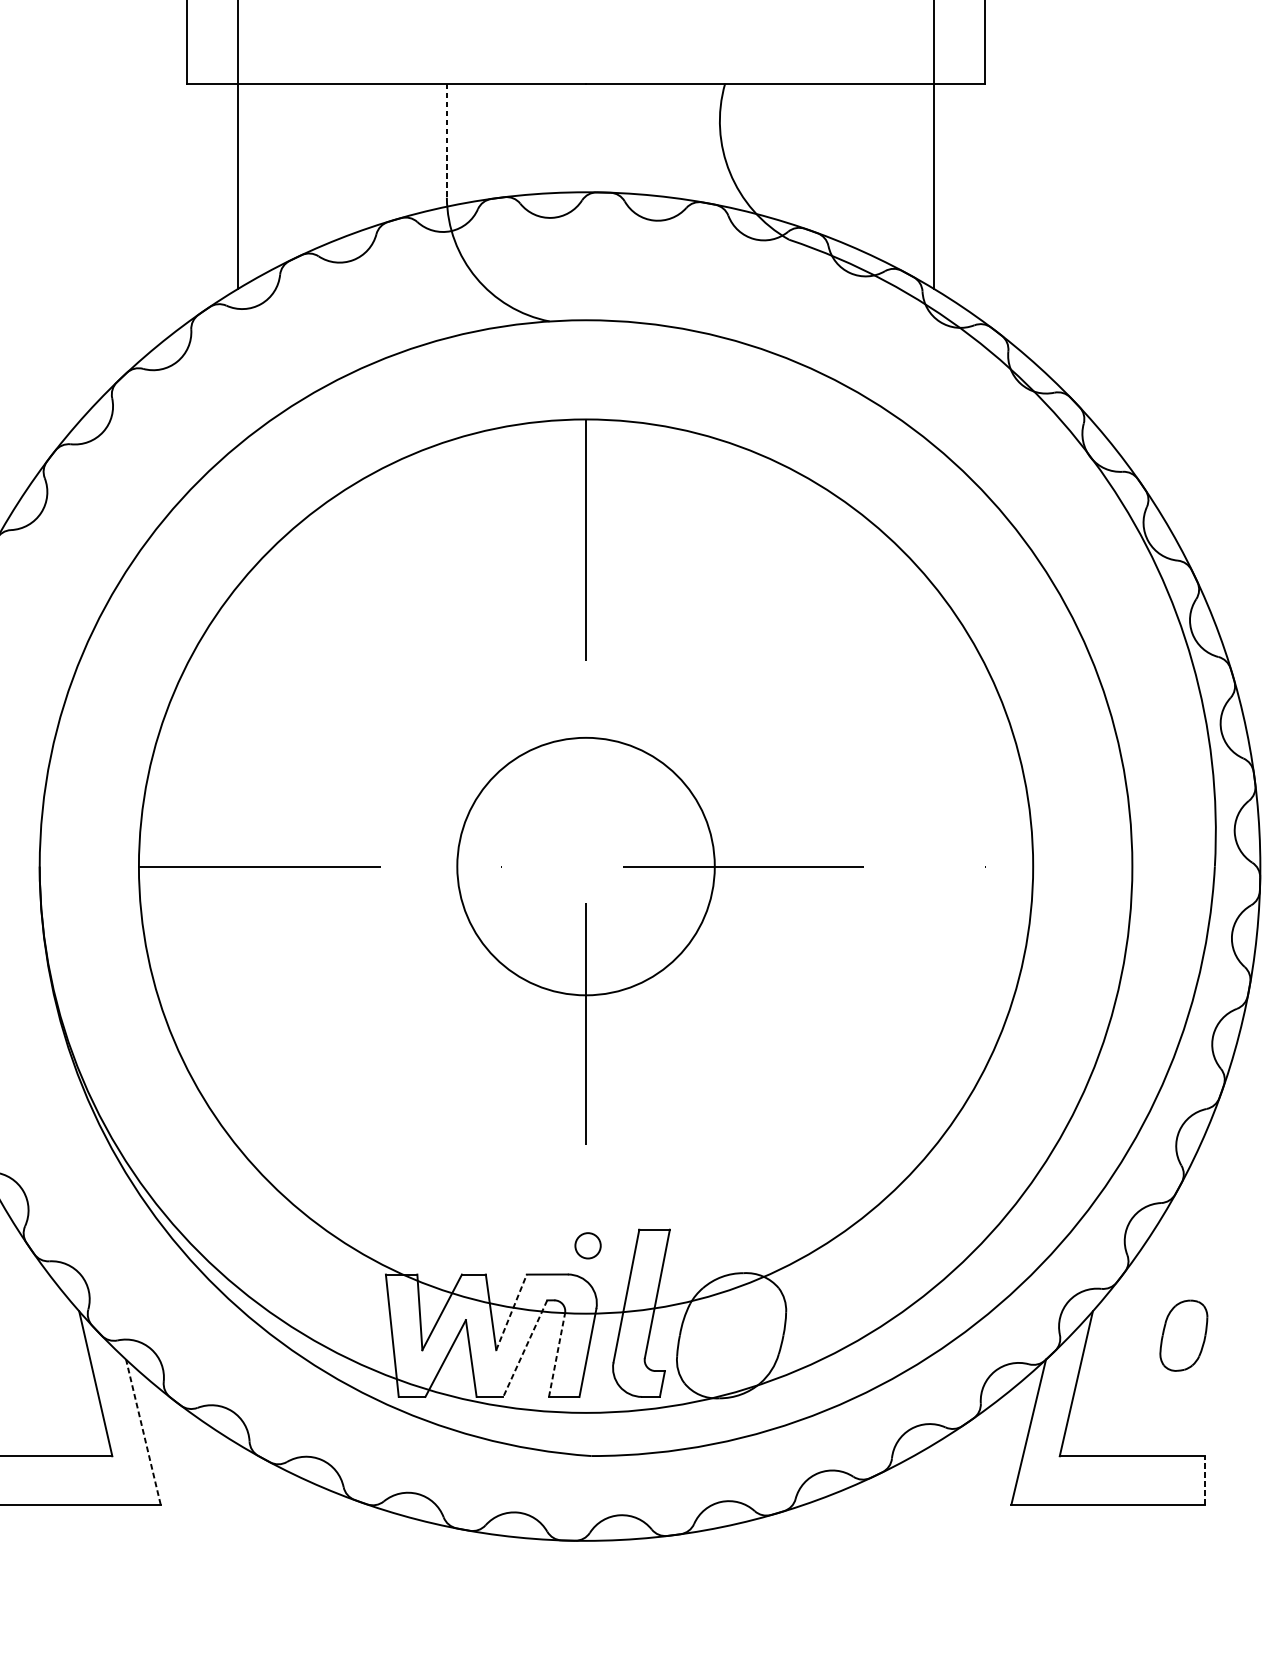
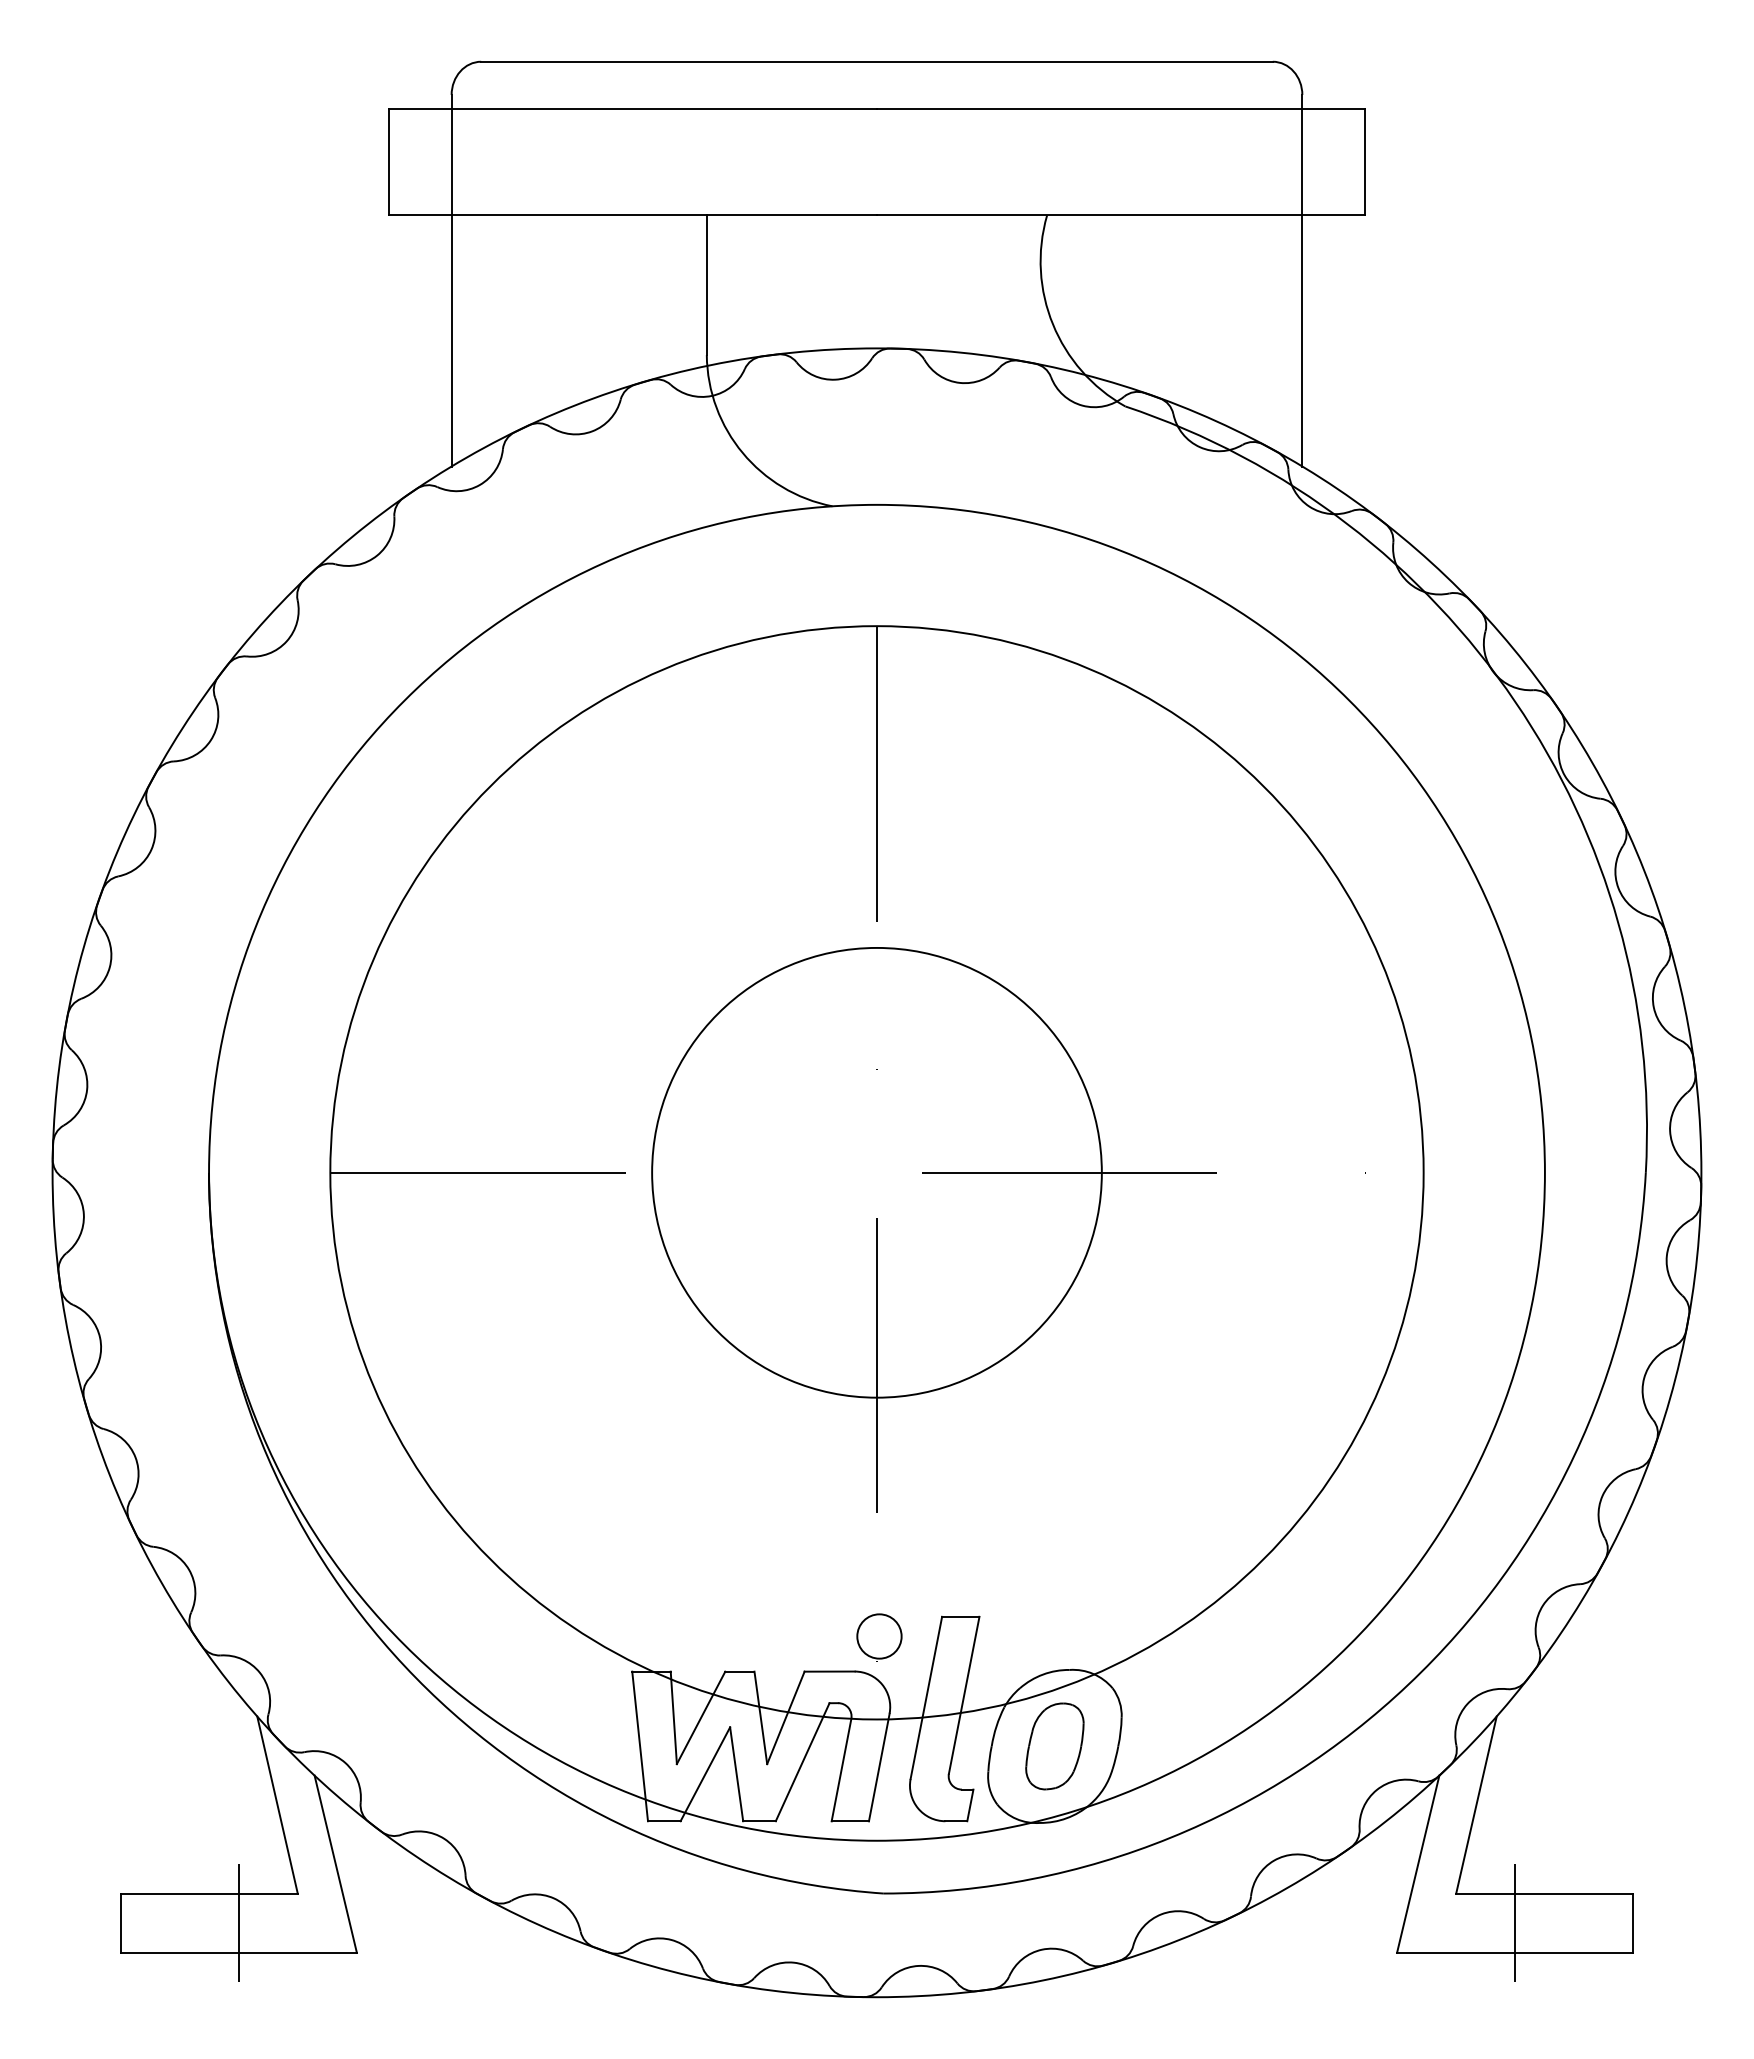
line: (446, 140) -> (706, 285), dashed -> solid
circle: (585, 866) -> (876, 1172), size x1.43
circle: (588, 1245) -> (879, 1636), size x1.43
line: (511, 1312) -> (785, 1717), dashed -> solid
part: (1183, 1335) -> (1054, 1746), moved
line: (525, 1348) -> (802, 1762), dashed -> solid
line: (557, 1354) -> (841, 1769), dashed -> solid
line: (143, 1431) -> (335, 1863), dashed -> solid
line: (63, 1480) -> (238, 1923), added
line: (1108, 1480) -> (1515, 1923), added
line: (1204, 1480) -> (1633, 1923), dashed -> solid

